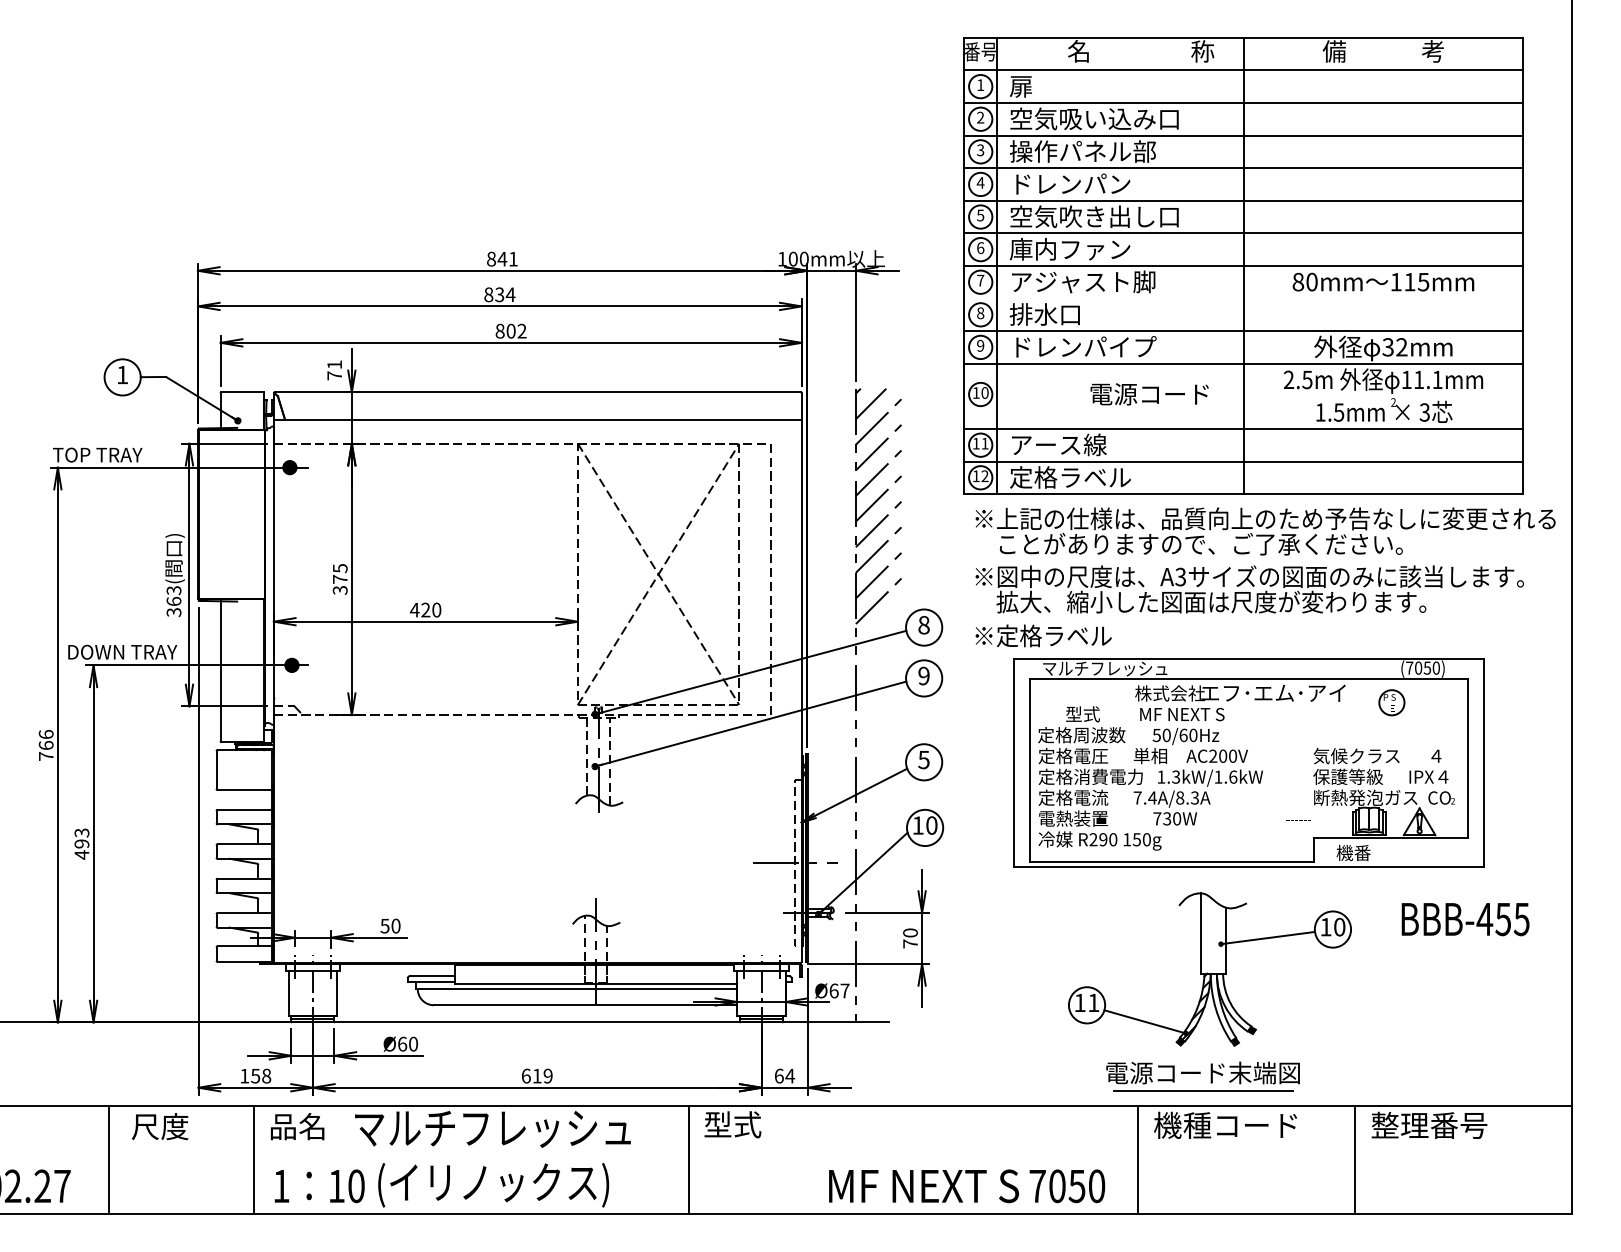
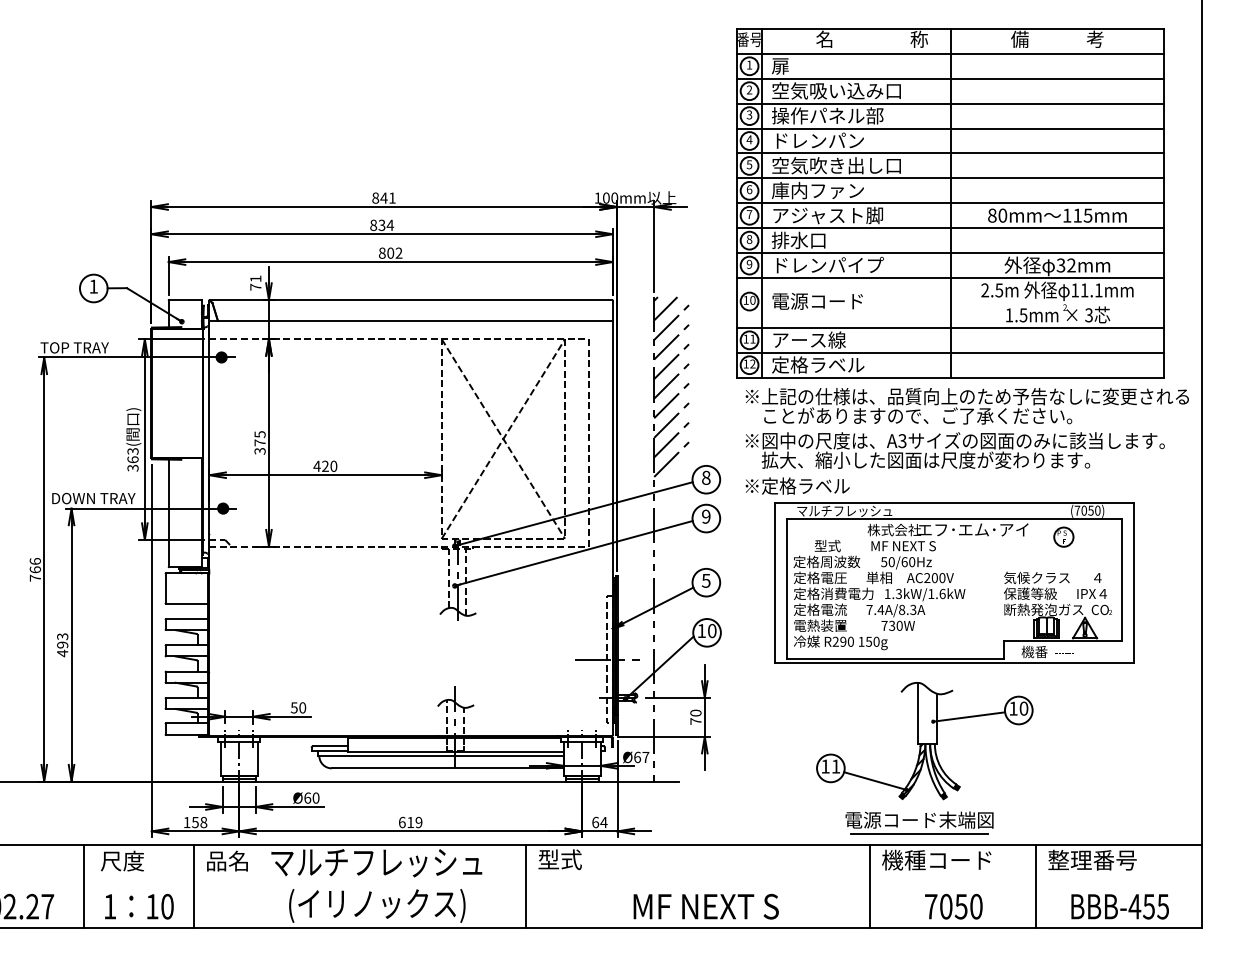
line: (1243, 298) -> (950, 228), added
text: (1149, 394) -> (817, 301), moved
text: (1298, 820) -> (1064, 653), moved
text: (1464, 919) -> (1119, 906), moved
text: (319, 1185) -> (139, 906), moved
text: (1066, 1185) -> (953, 906), moved

